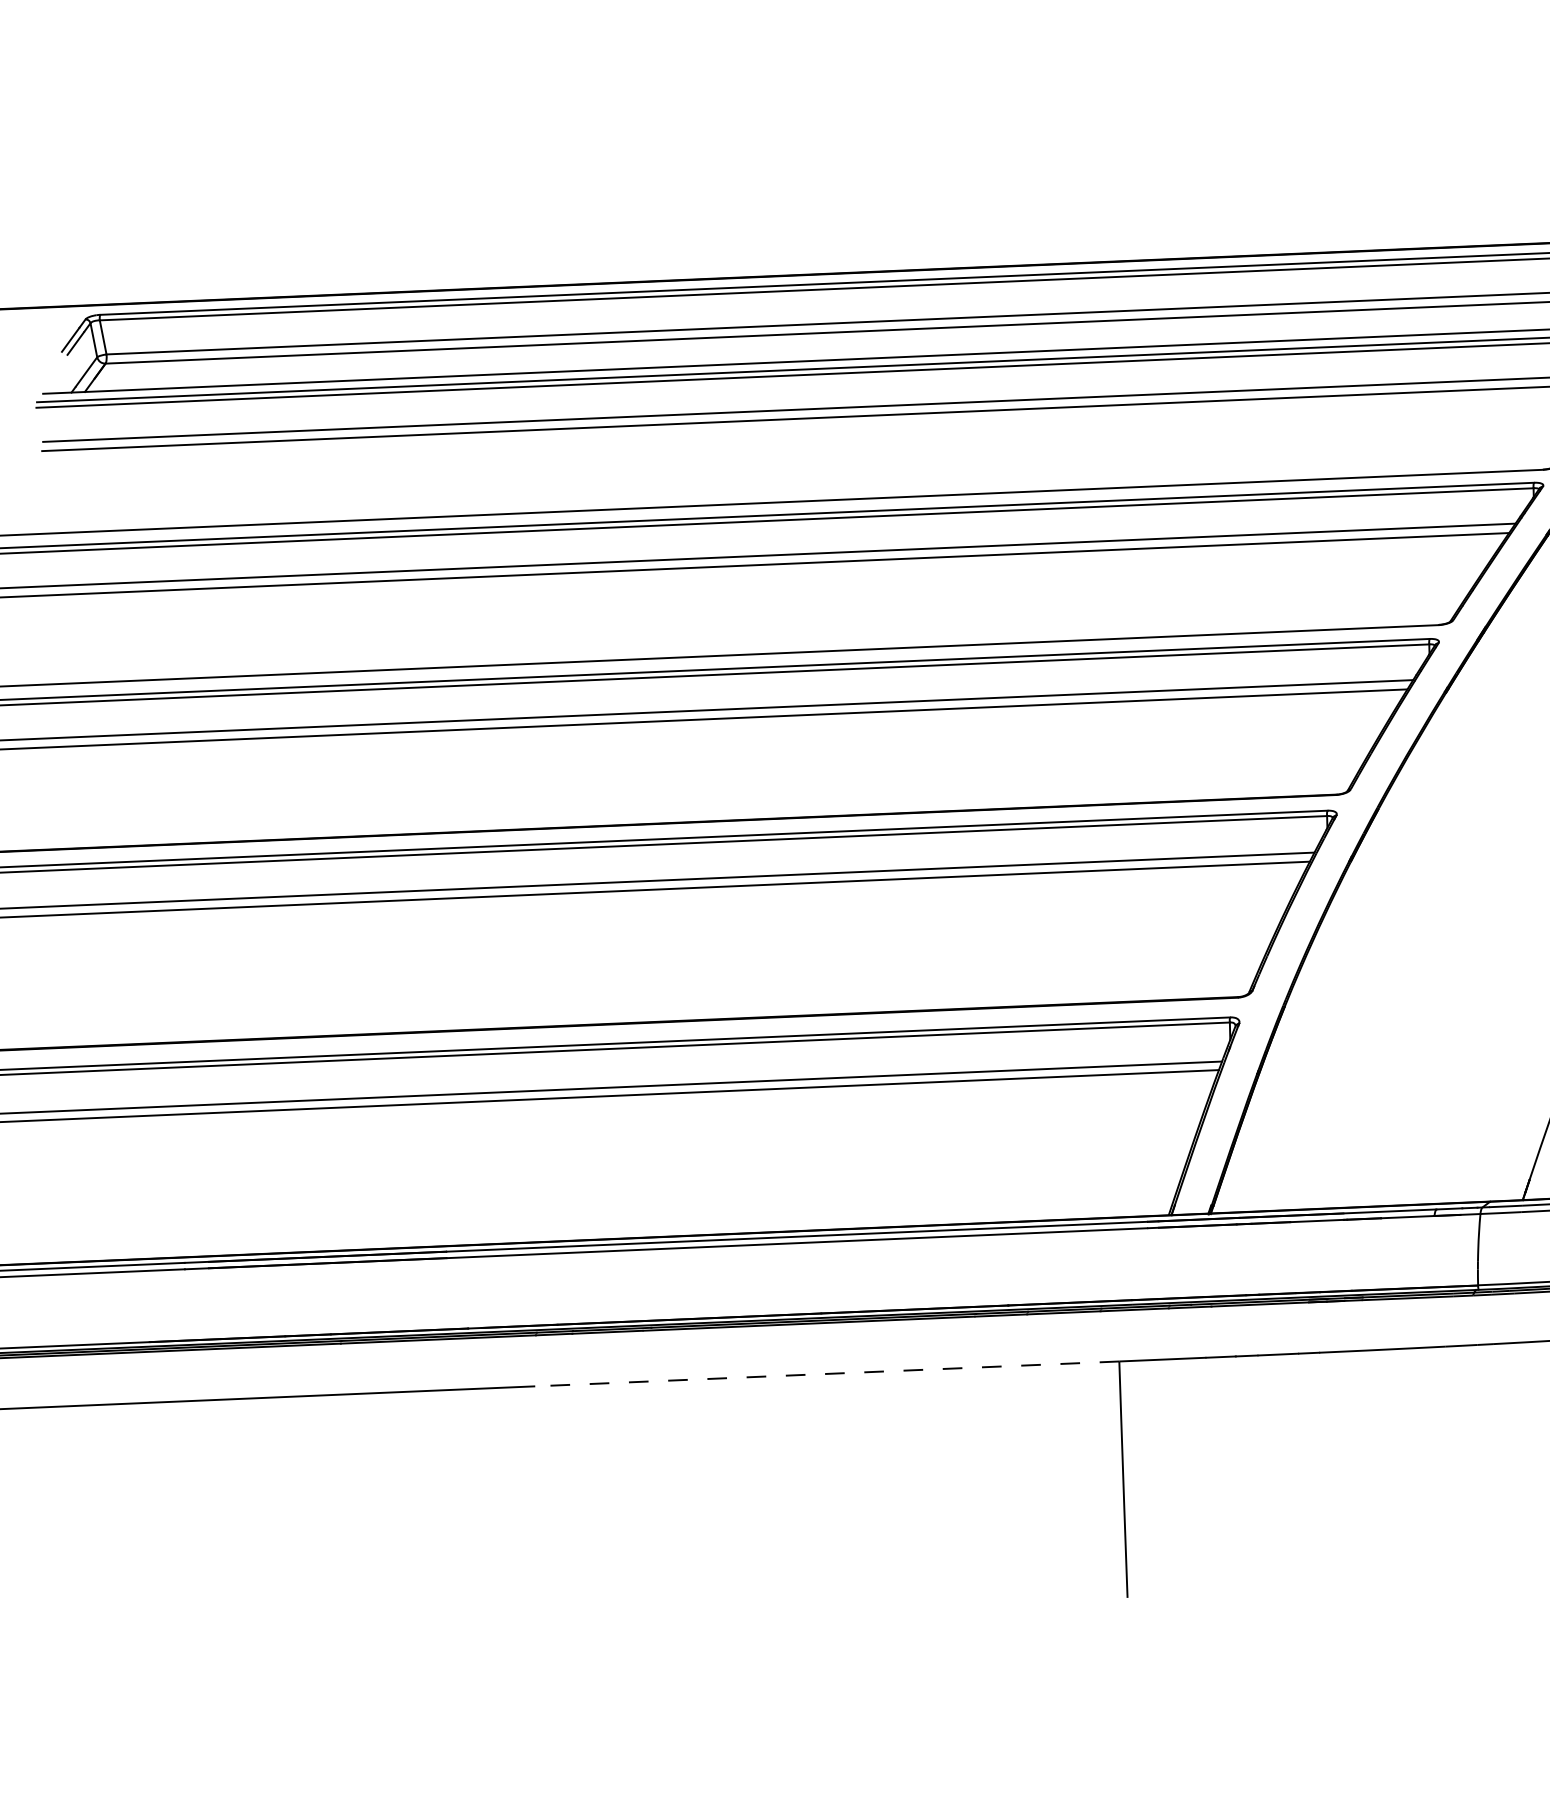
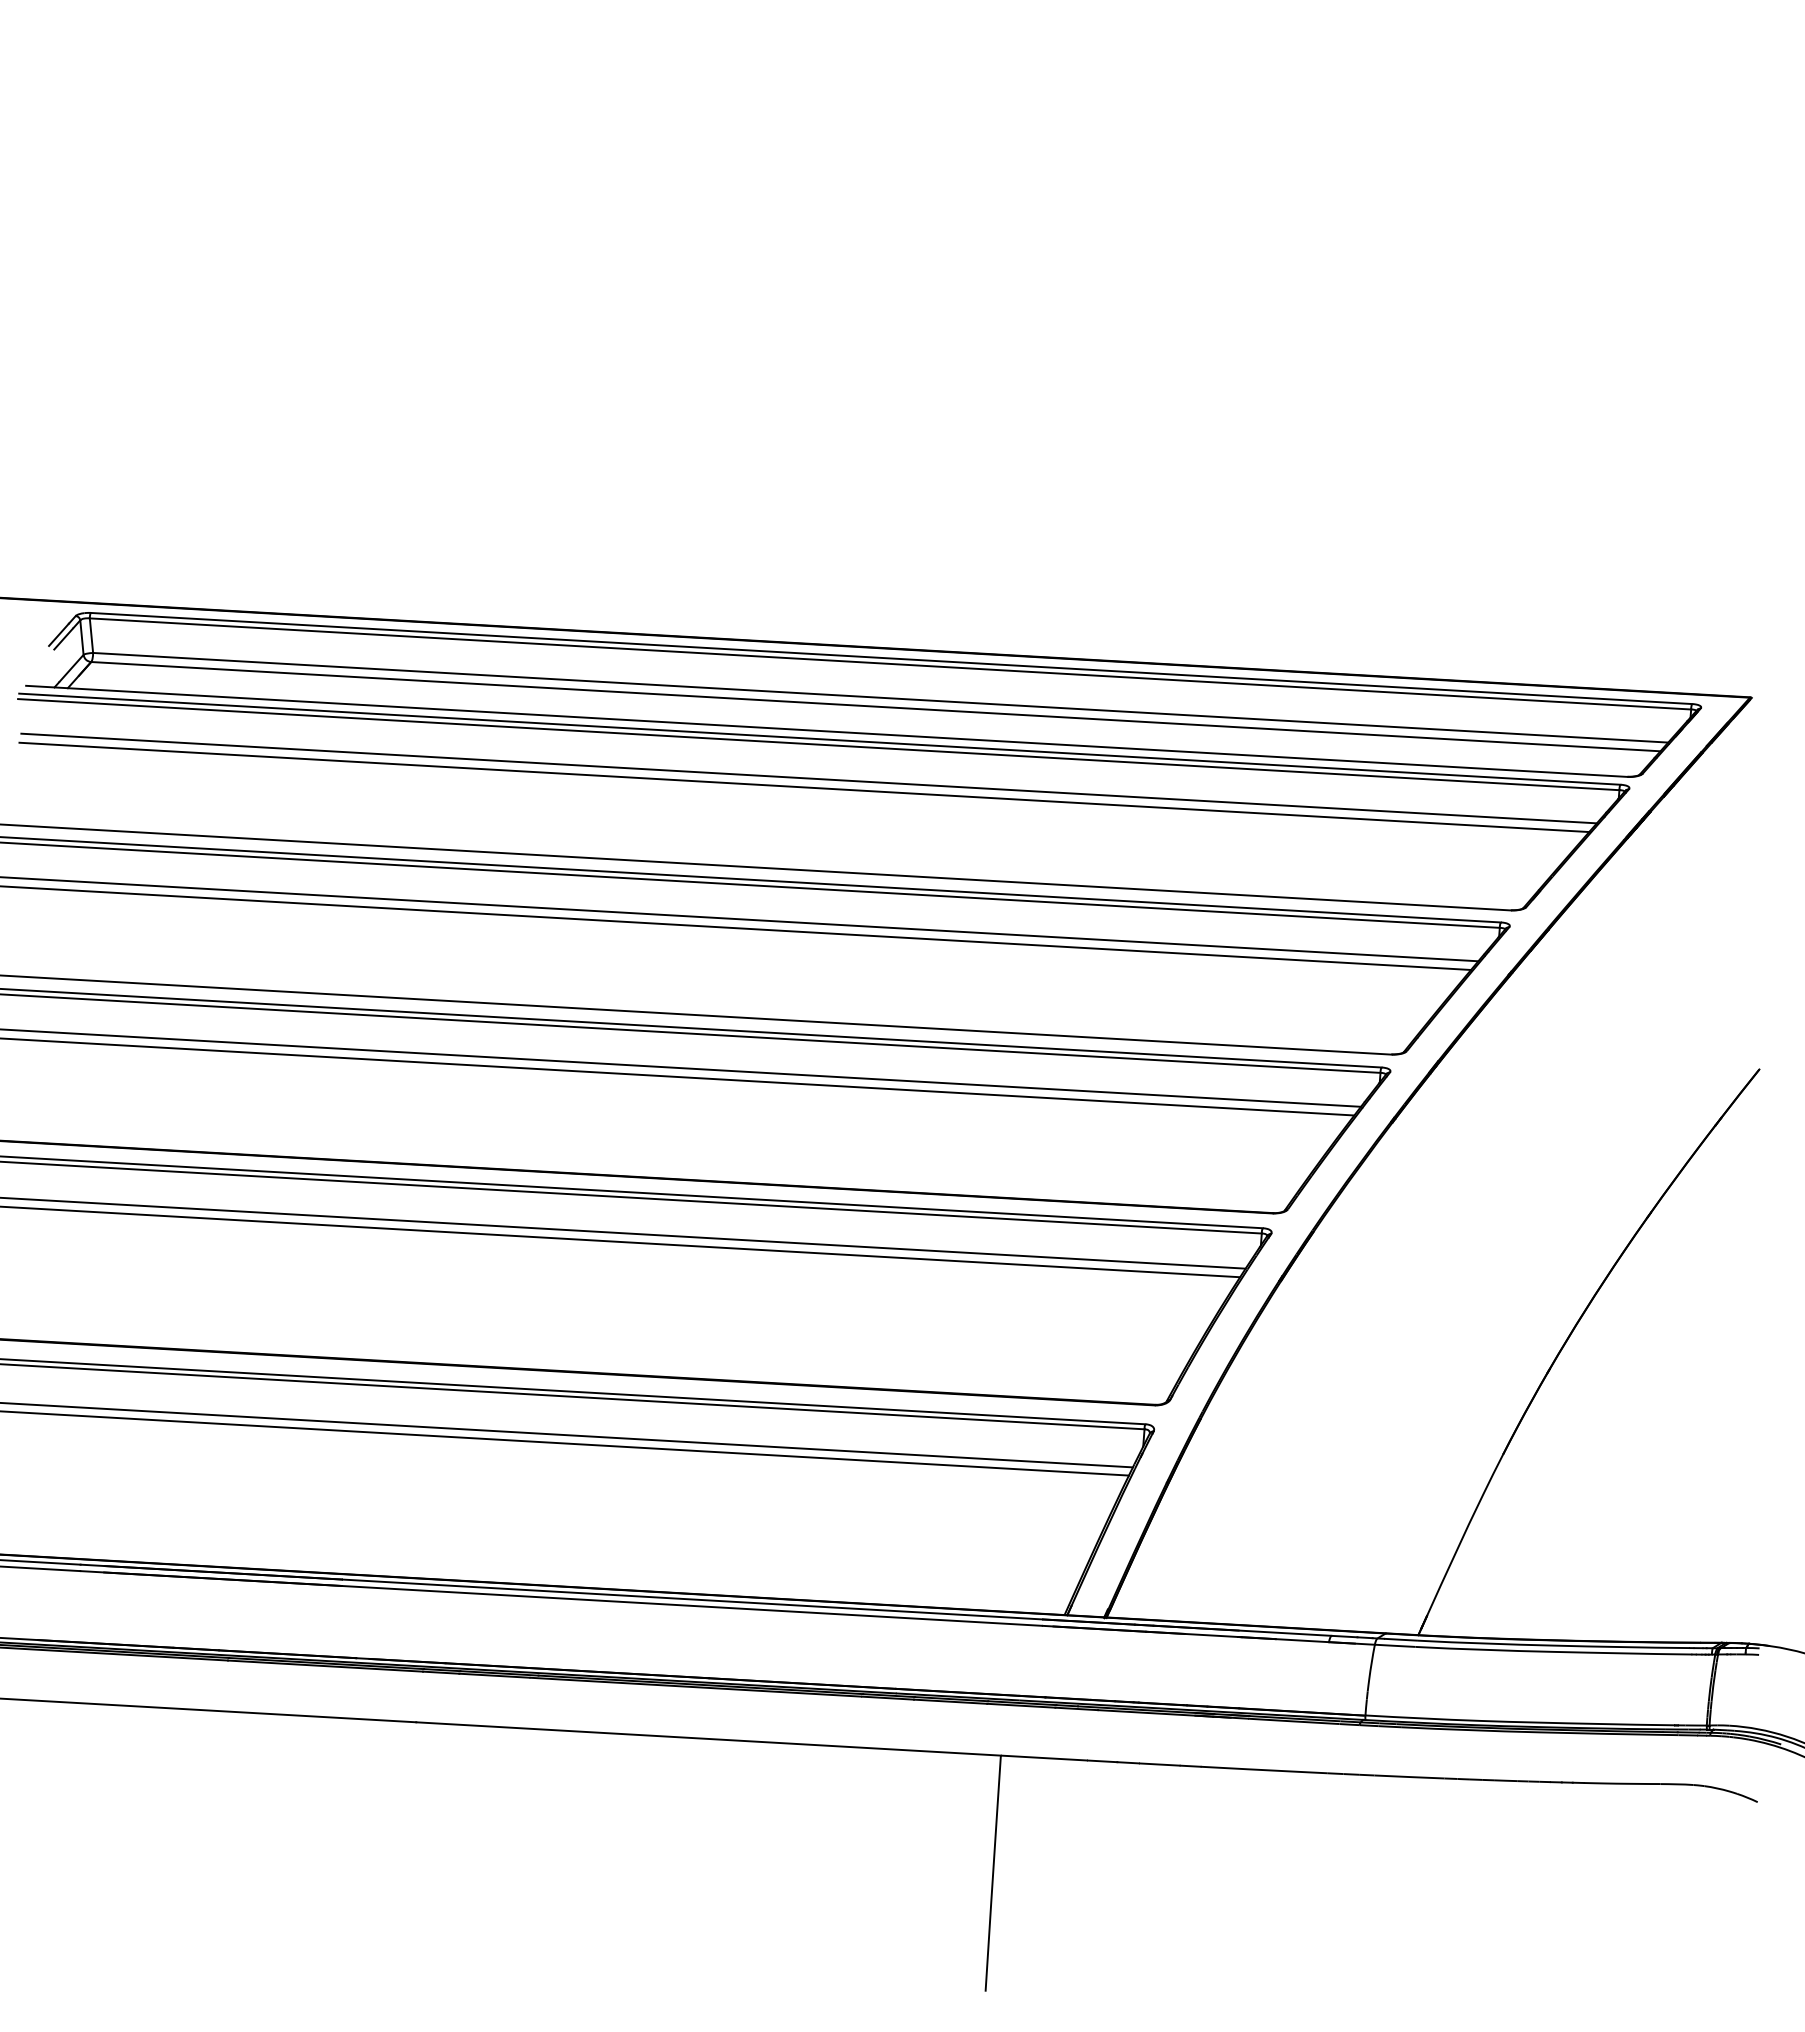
line: (826, 1373) -> (708, 1738), dashed -> solid

